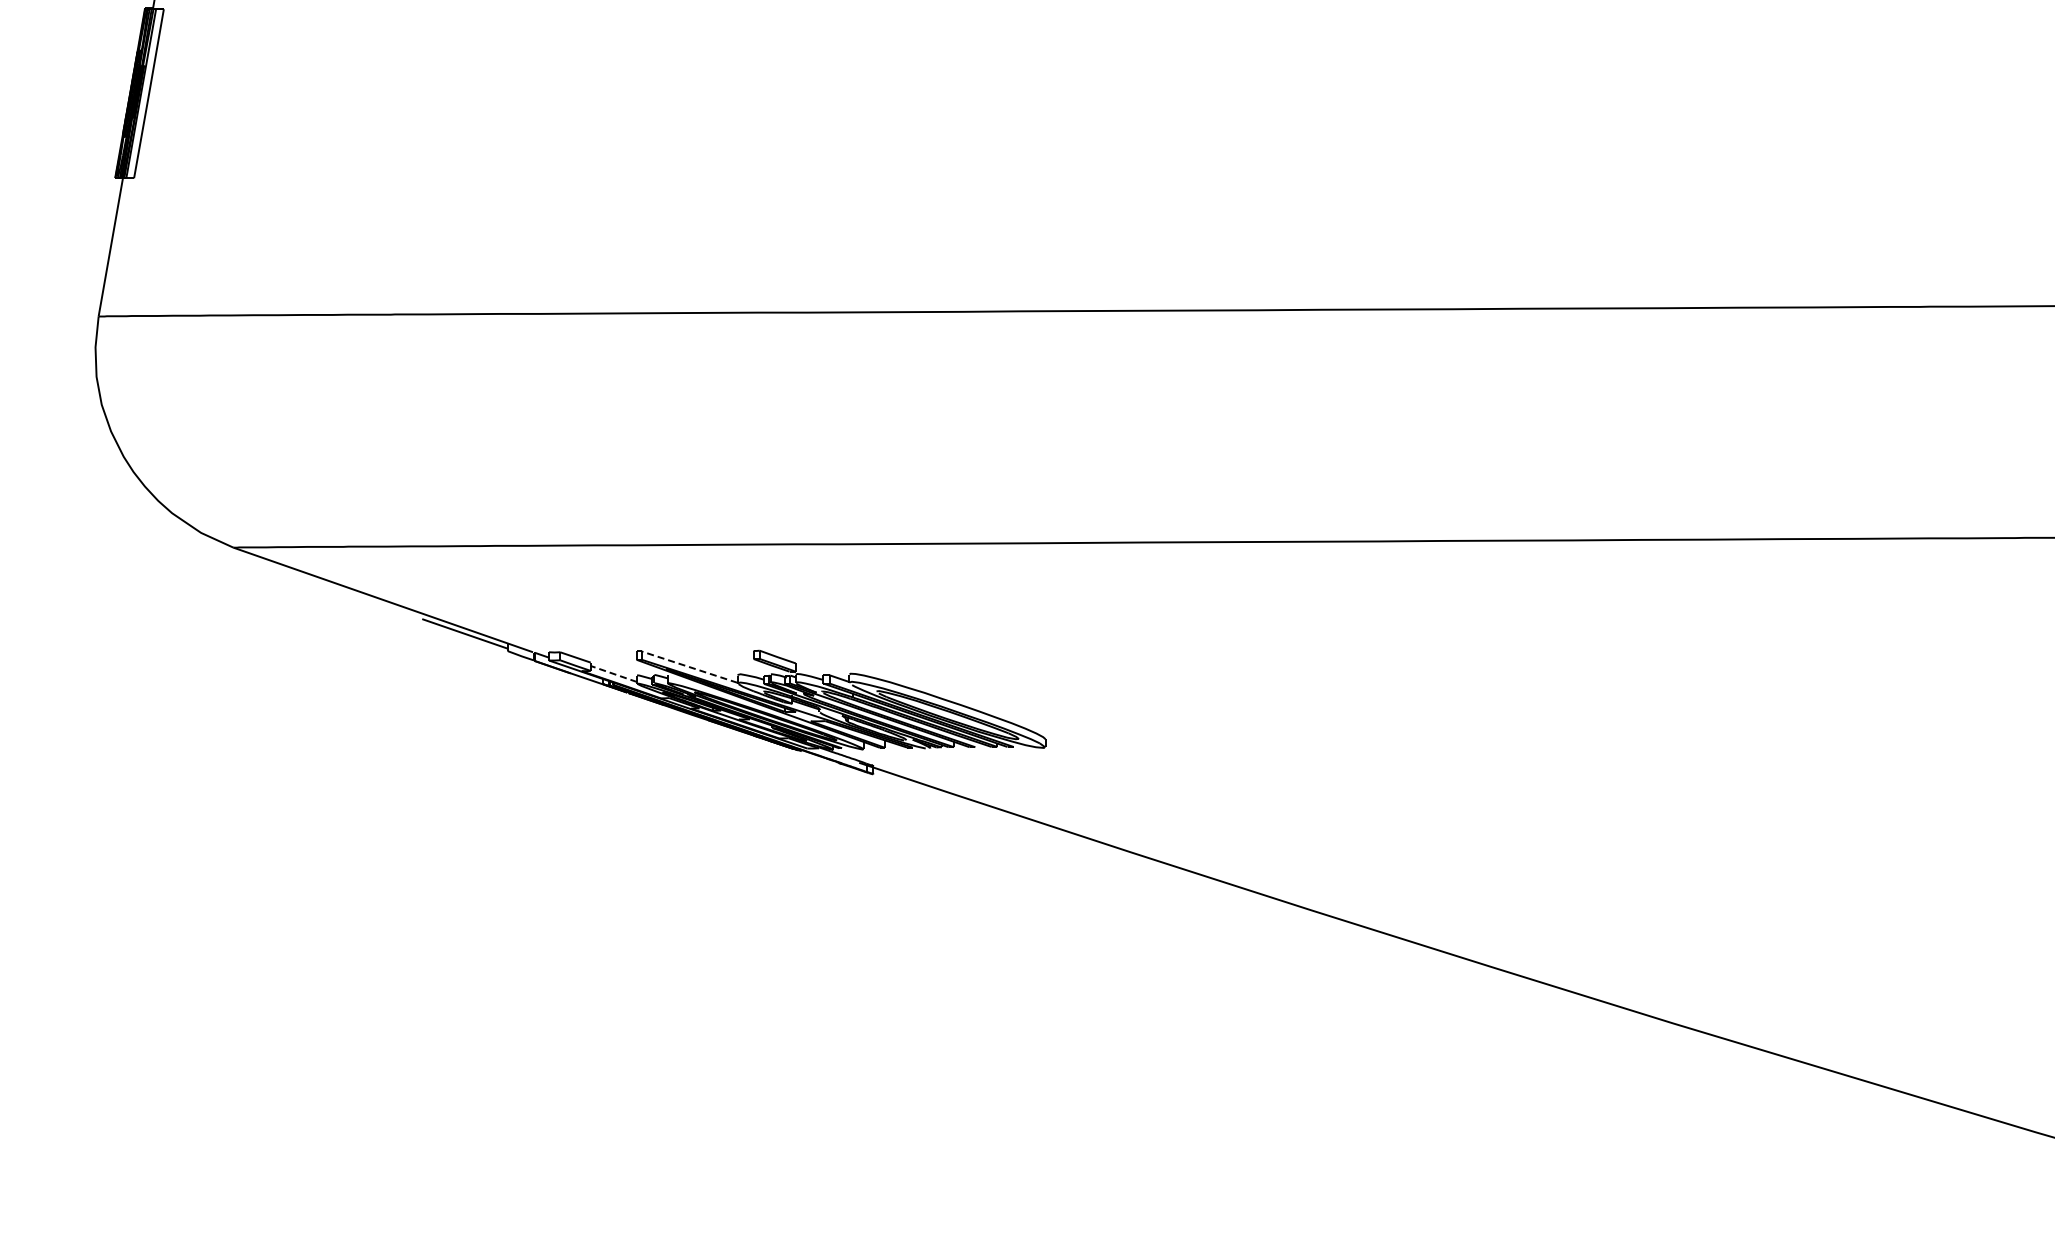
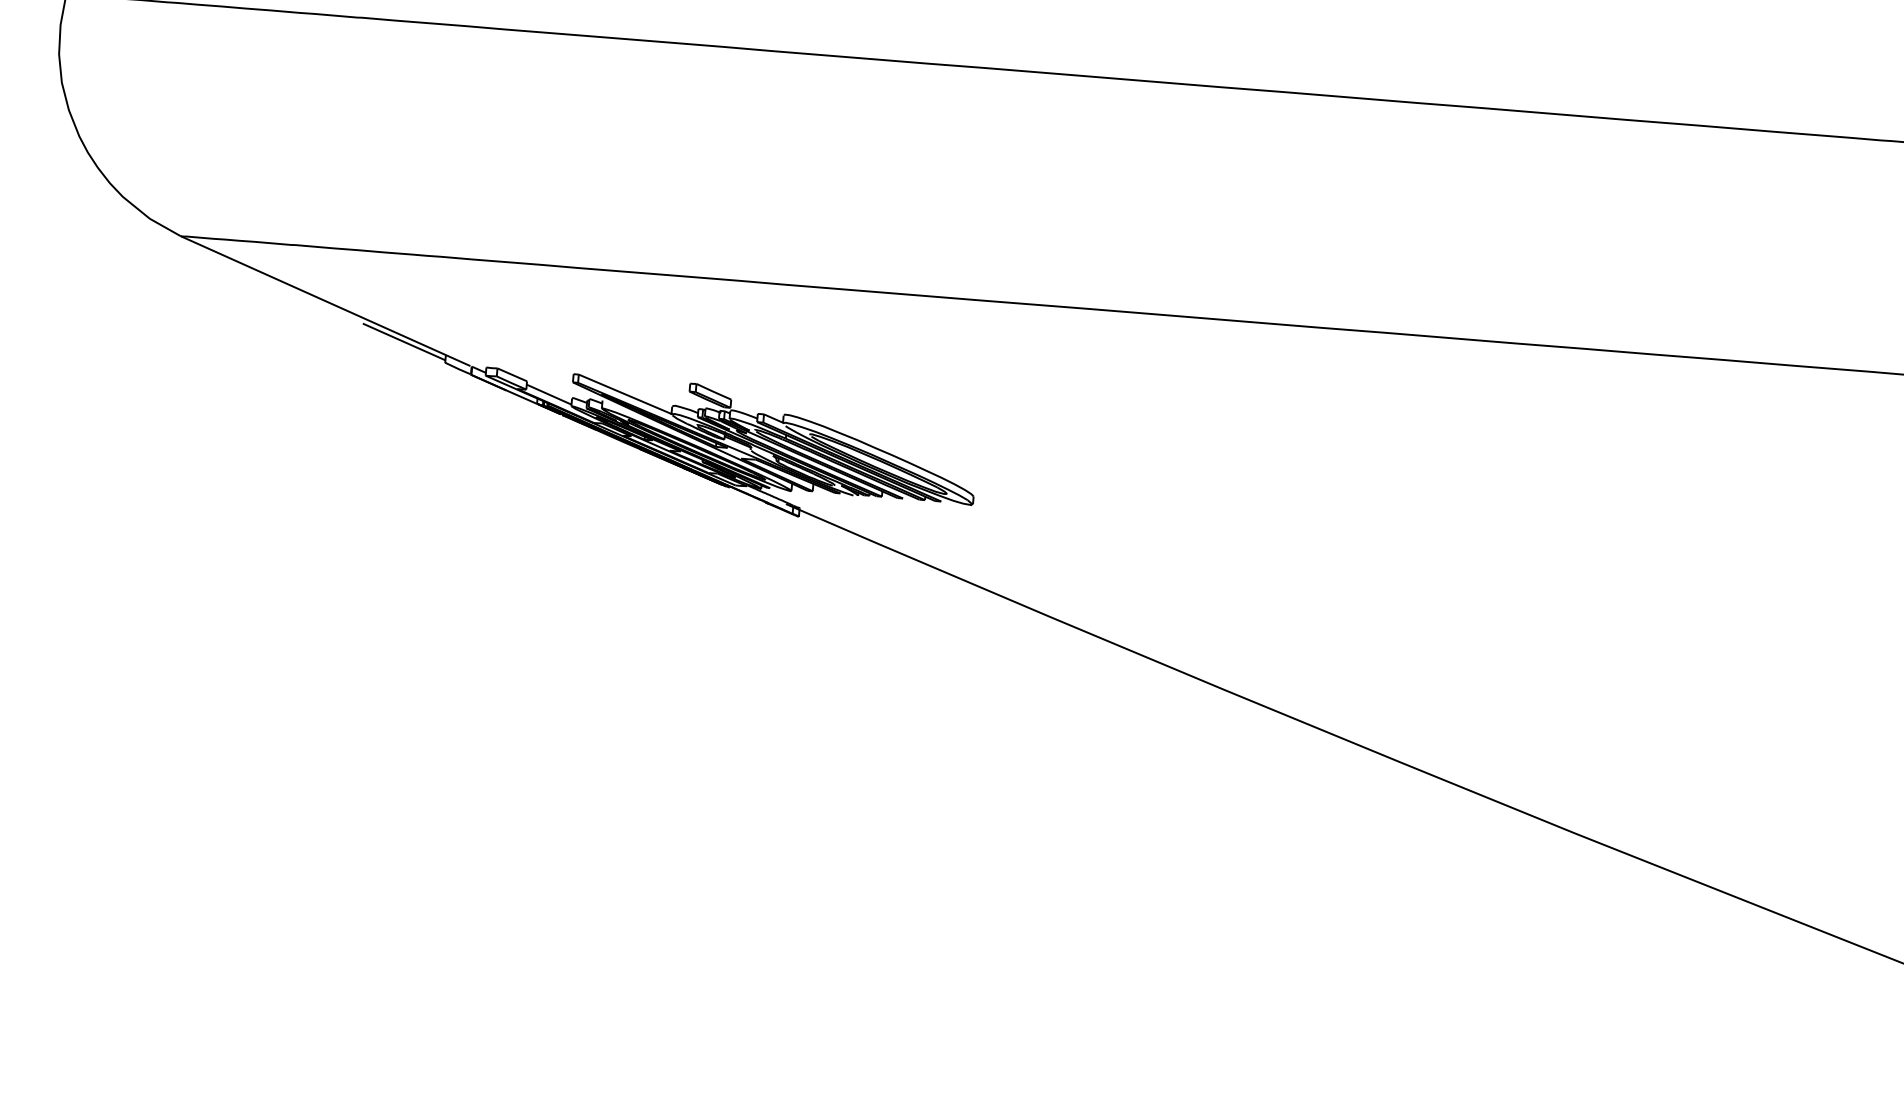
line: (689, 666) -> (625, 393), dashed -> solid
line: (613, 674) -> (548, 395), dashed -> solid

